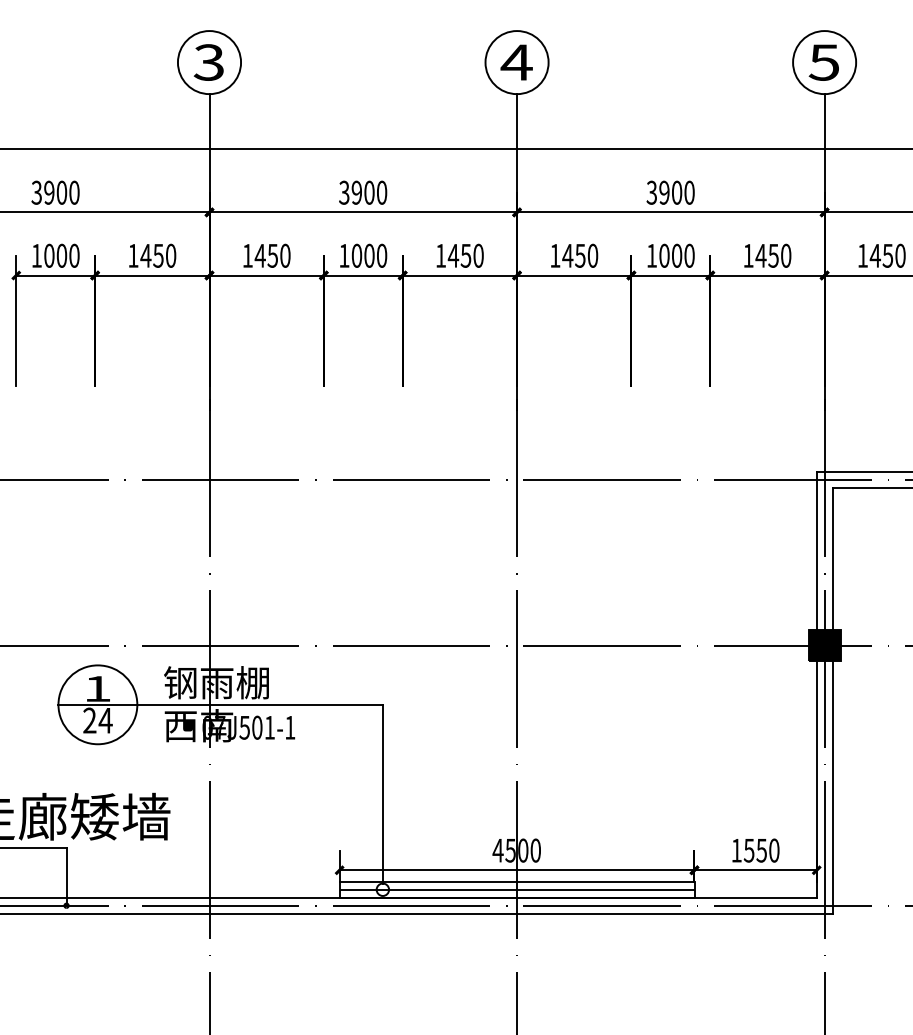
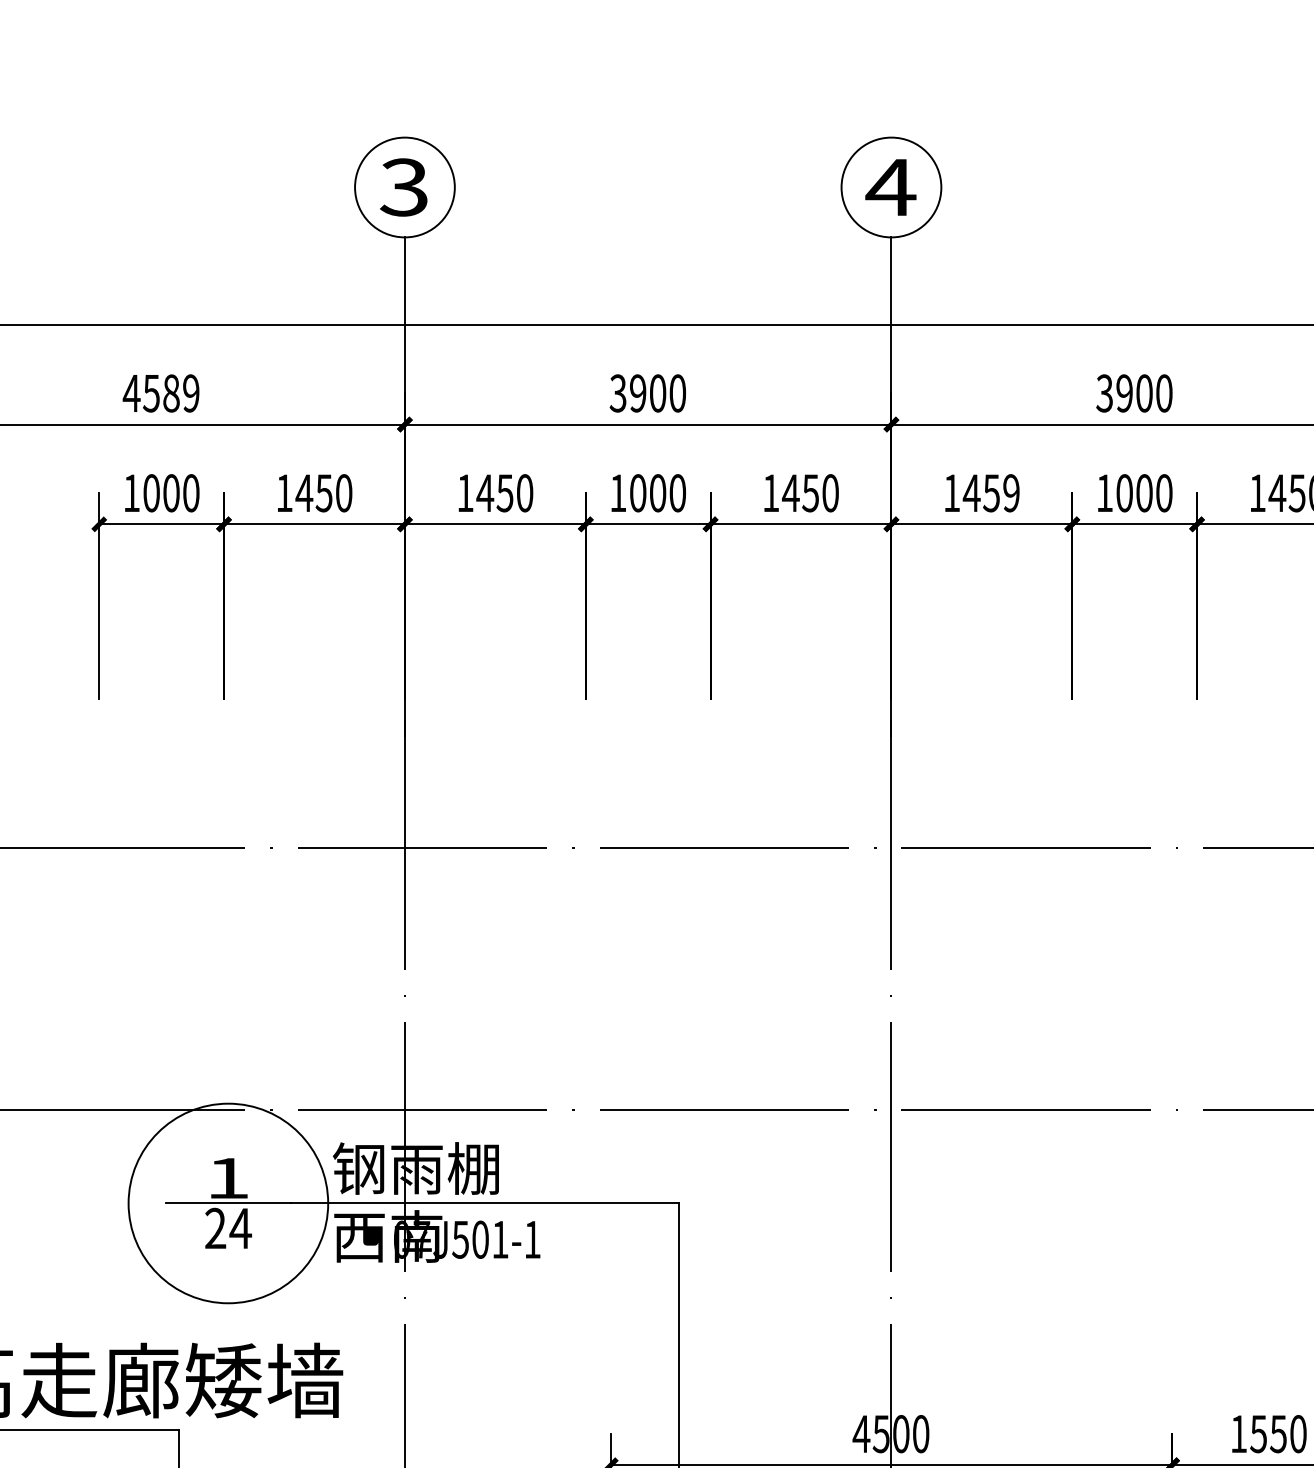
text: (55, 192) -> (161, 393), 3900 -> 4589
text: (592, 255) -> (1010, 492), 1450 -> 1459
circle: (97, 704) -> (227, 1202), size x1.6

